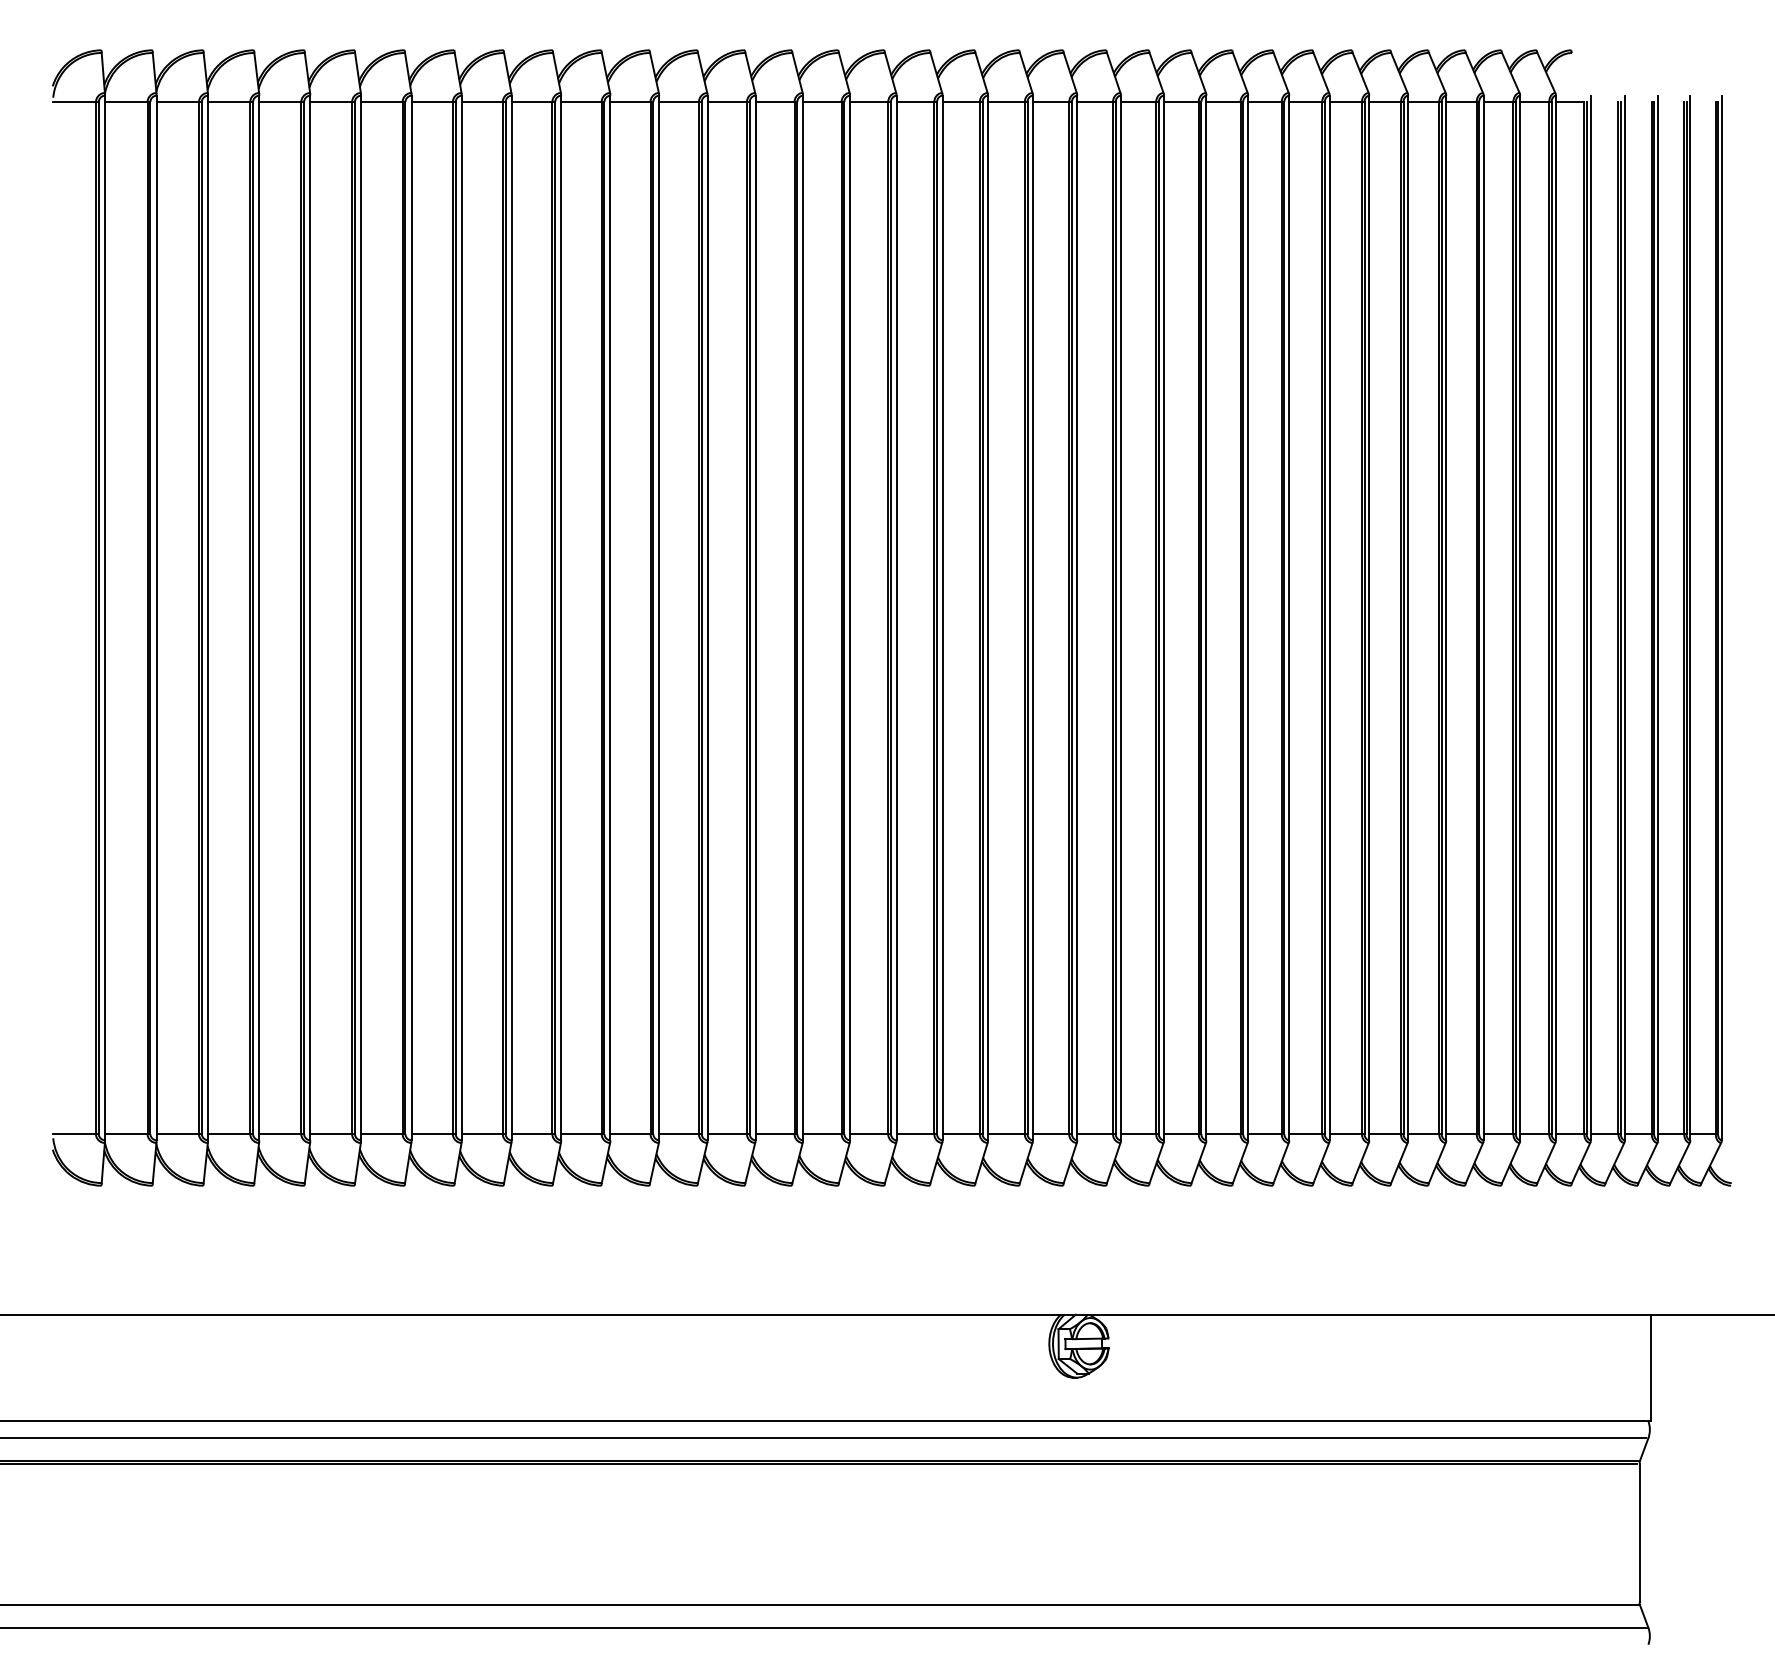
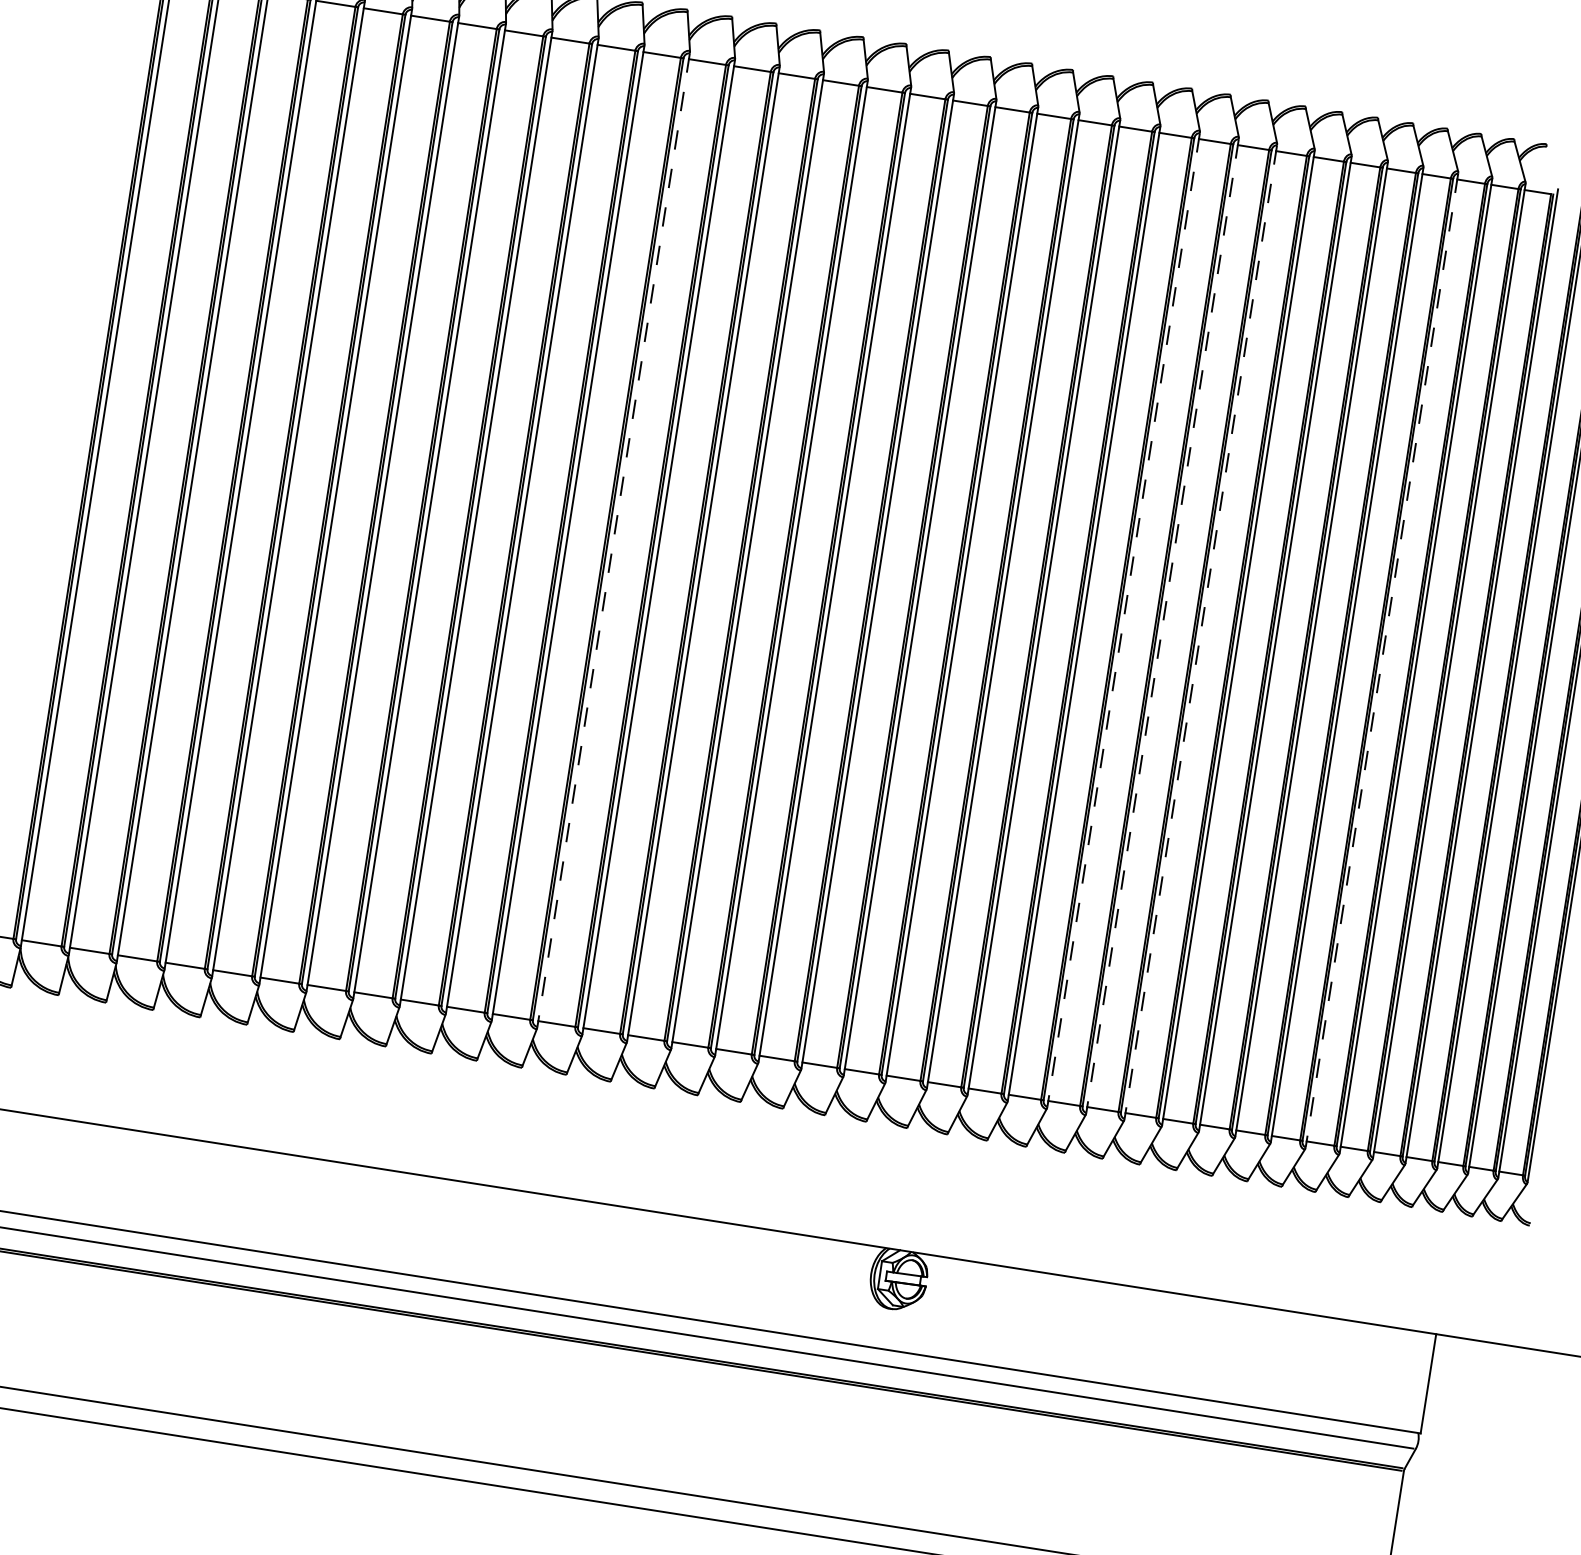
line: (659, 618) -> (613, 540), solid -> dashed
line: (1206, 618) -> (1123, 620), solid -> dashed
line: (1248, 618) -> (1162, 626), solid -> dashed
line: (1289, 618) -> (1201, 632), solid -> dashed
line: (1483, 618) -> (1381, 660), solid -> dashed

